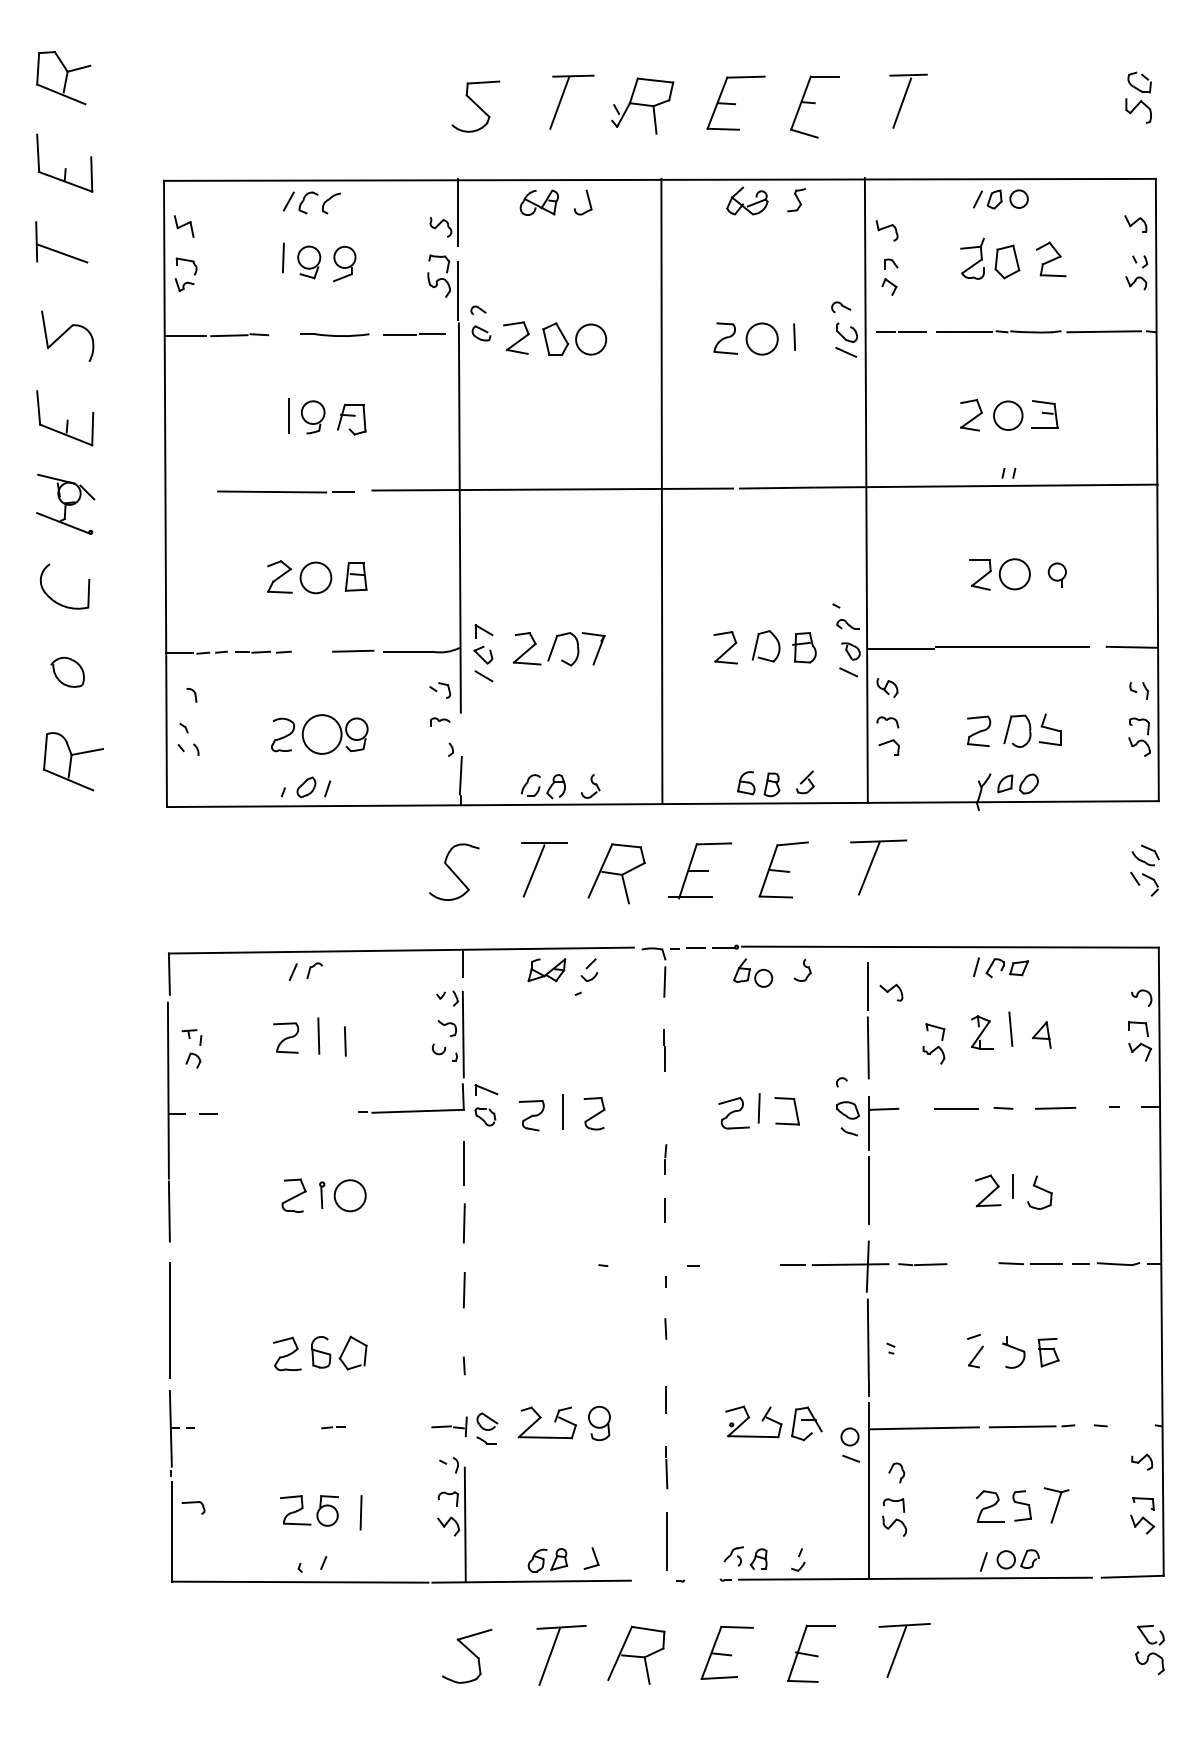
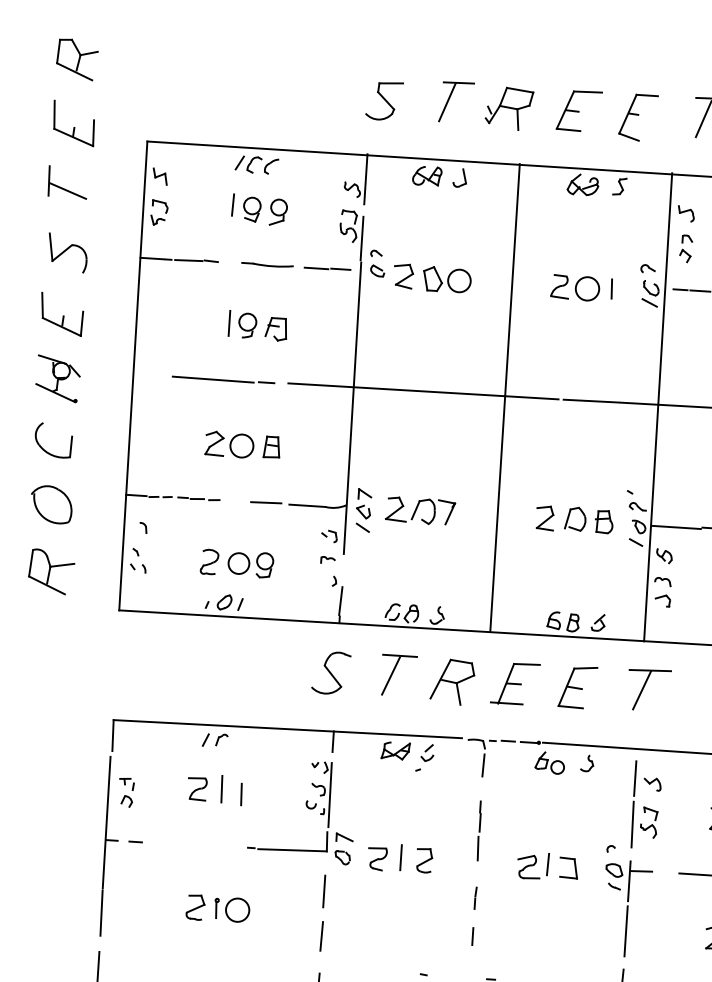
part: (67, 672) -> (51, 504), size x1.67
circle: (322, 734) -> (239, 563), size x0.71
part: (933, 1043) -> (648, 822), moved
line: (664, 1092) -> (477, 848), added

